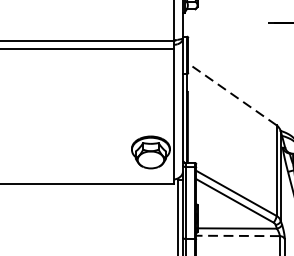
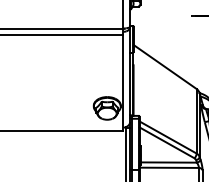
line: (231, 93) -> (164, 66), dashed -> solid
line: (238, 235) -> (169, 167), dashed -> solid

